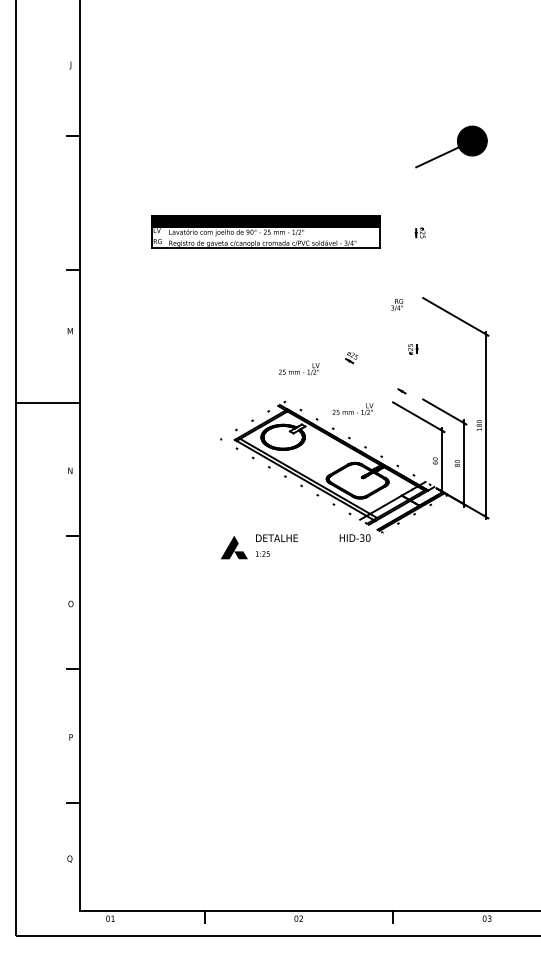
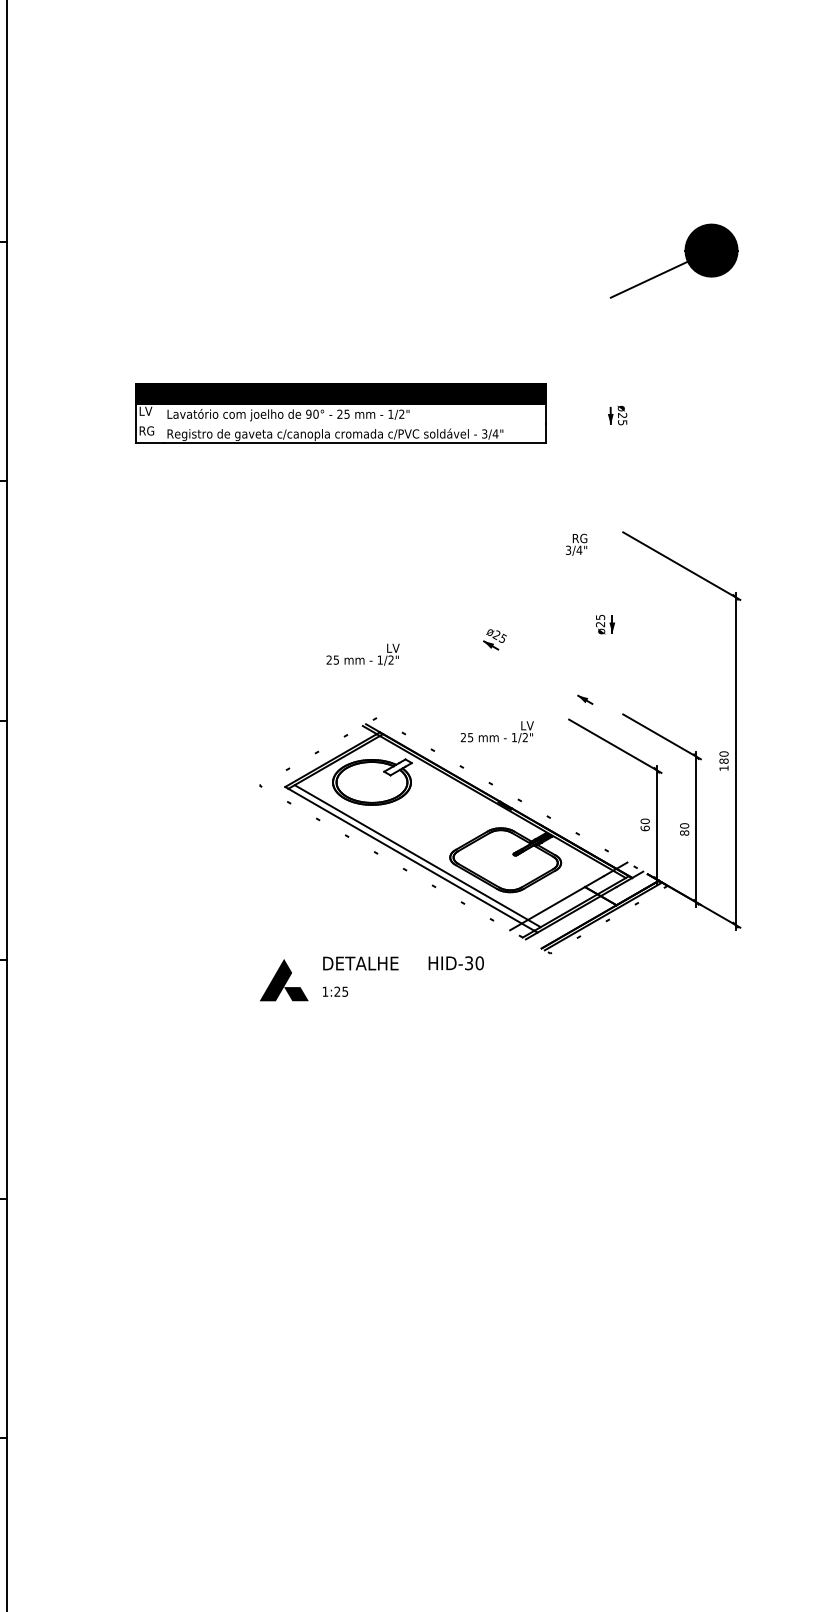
text: (299, 369) -> (363, 655), moved
text: (354, 537) -> (455, 962), moved

